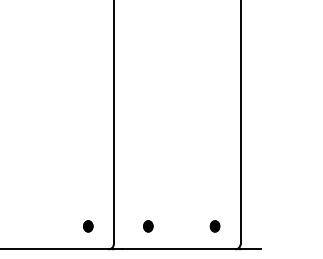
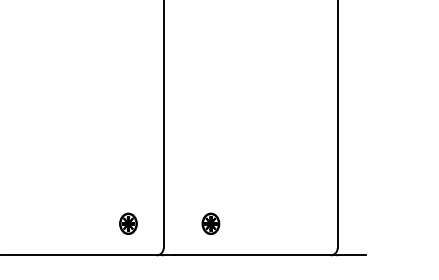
part: (88, 226) -> (128, 224), size x1.4
part: (148, 226) -> (211, 224), size x1.4
part: (214, 226) -> (301, 224), removed

